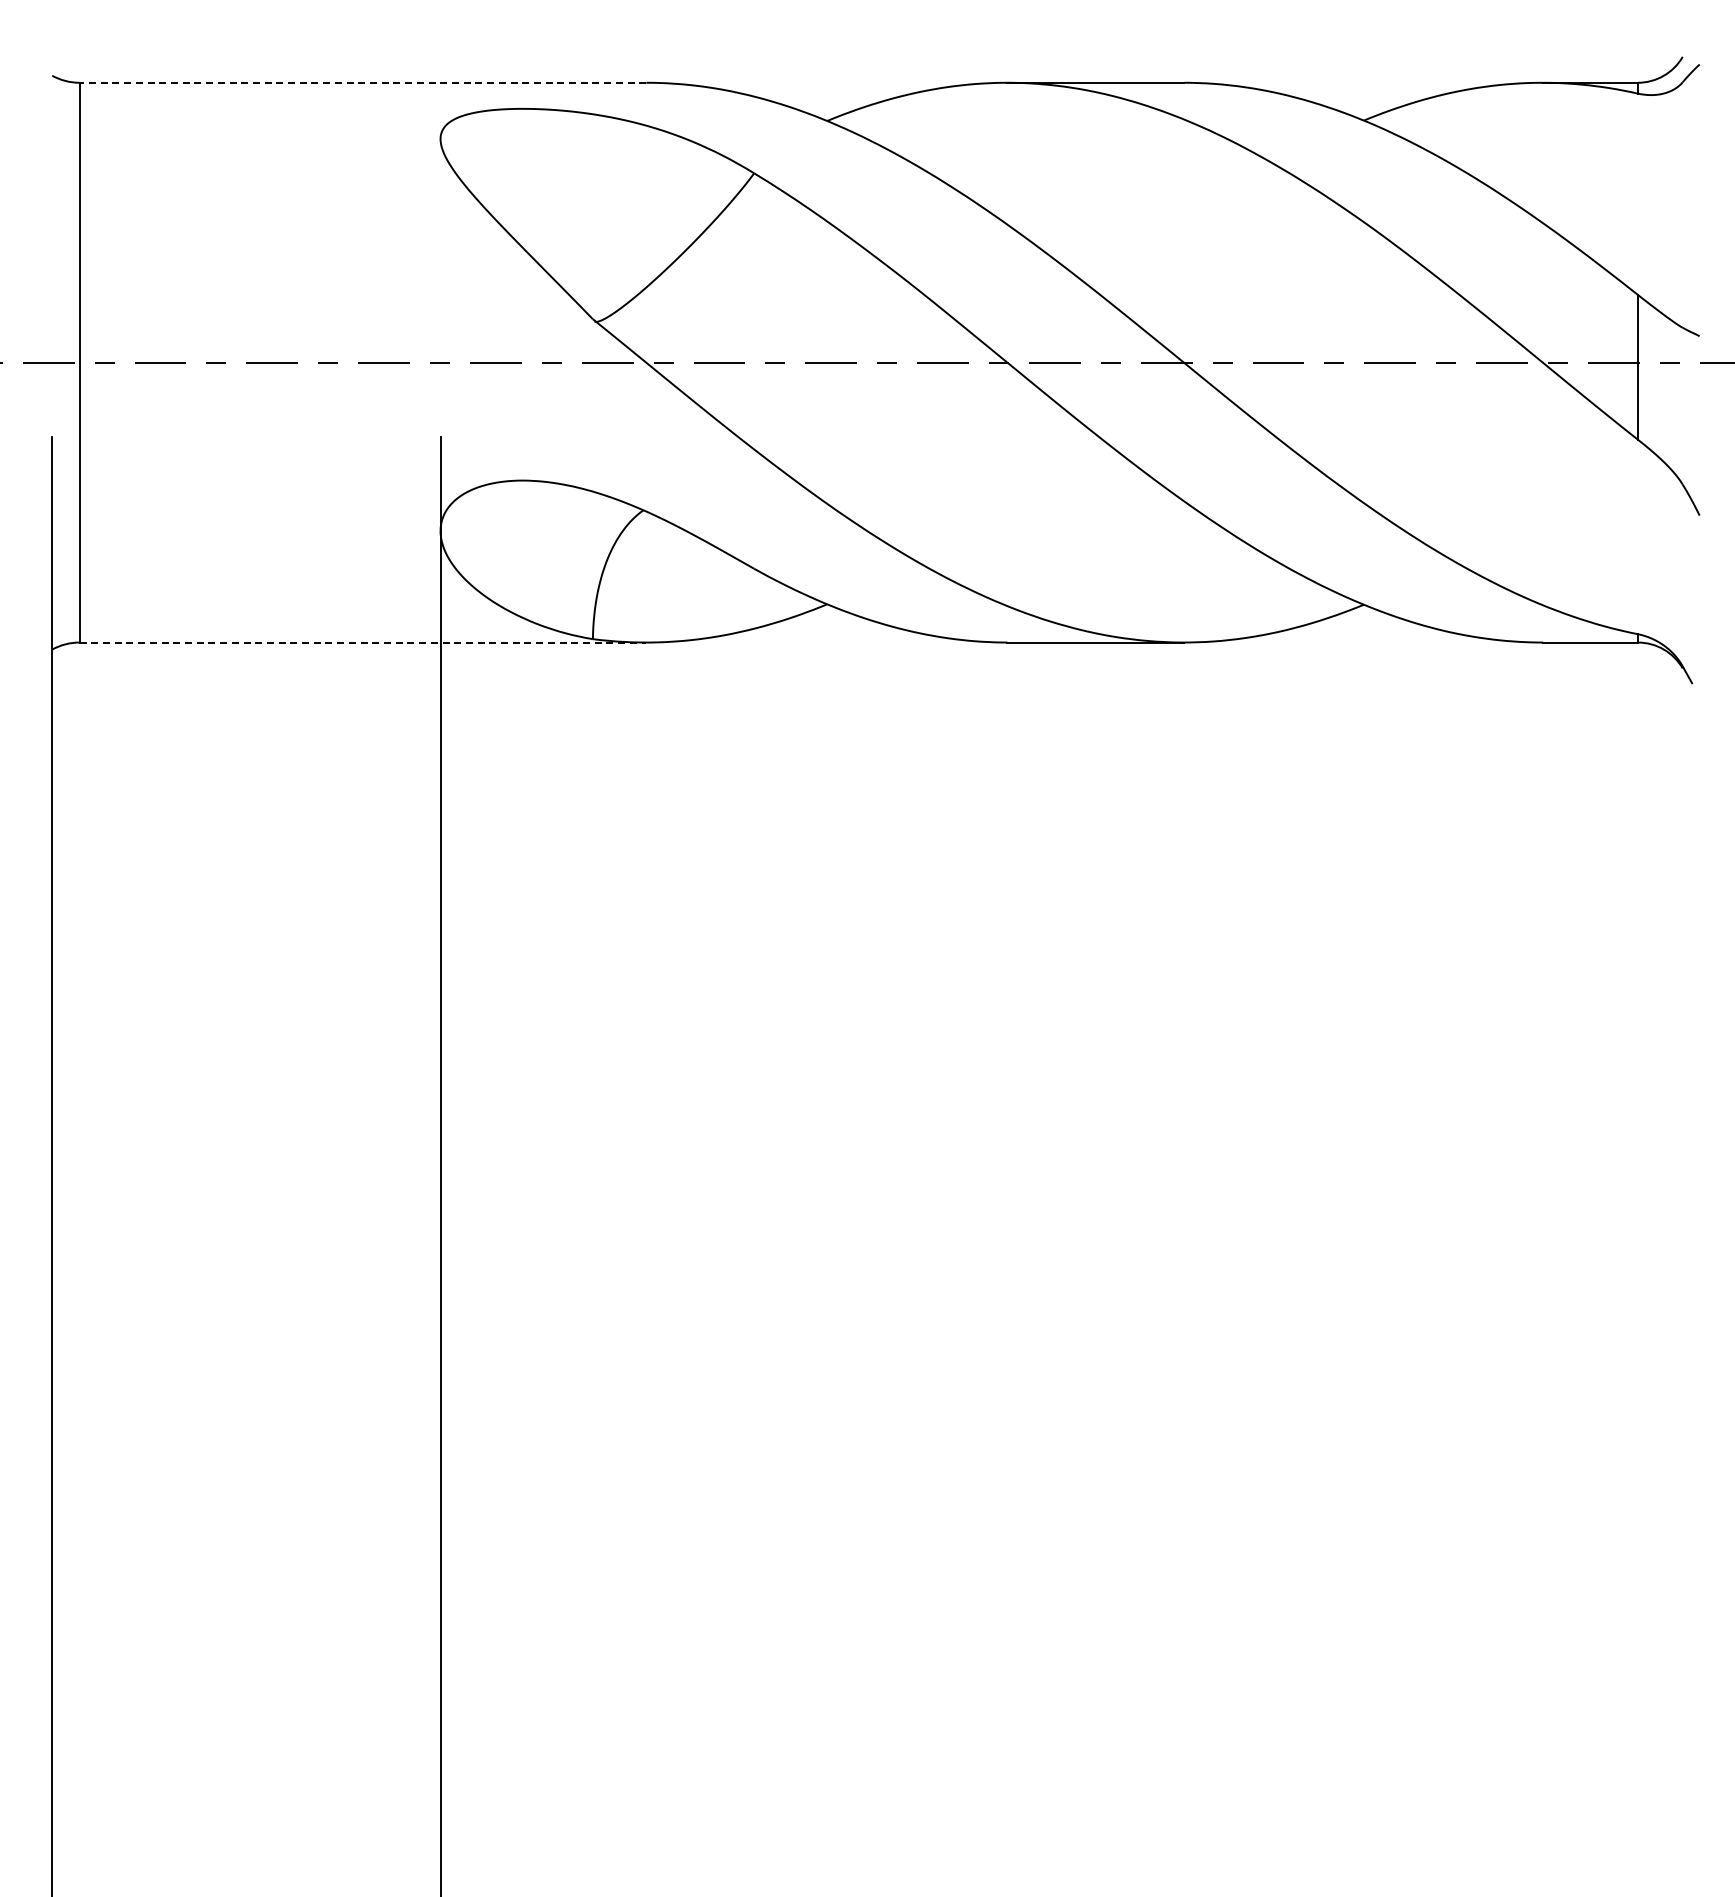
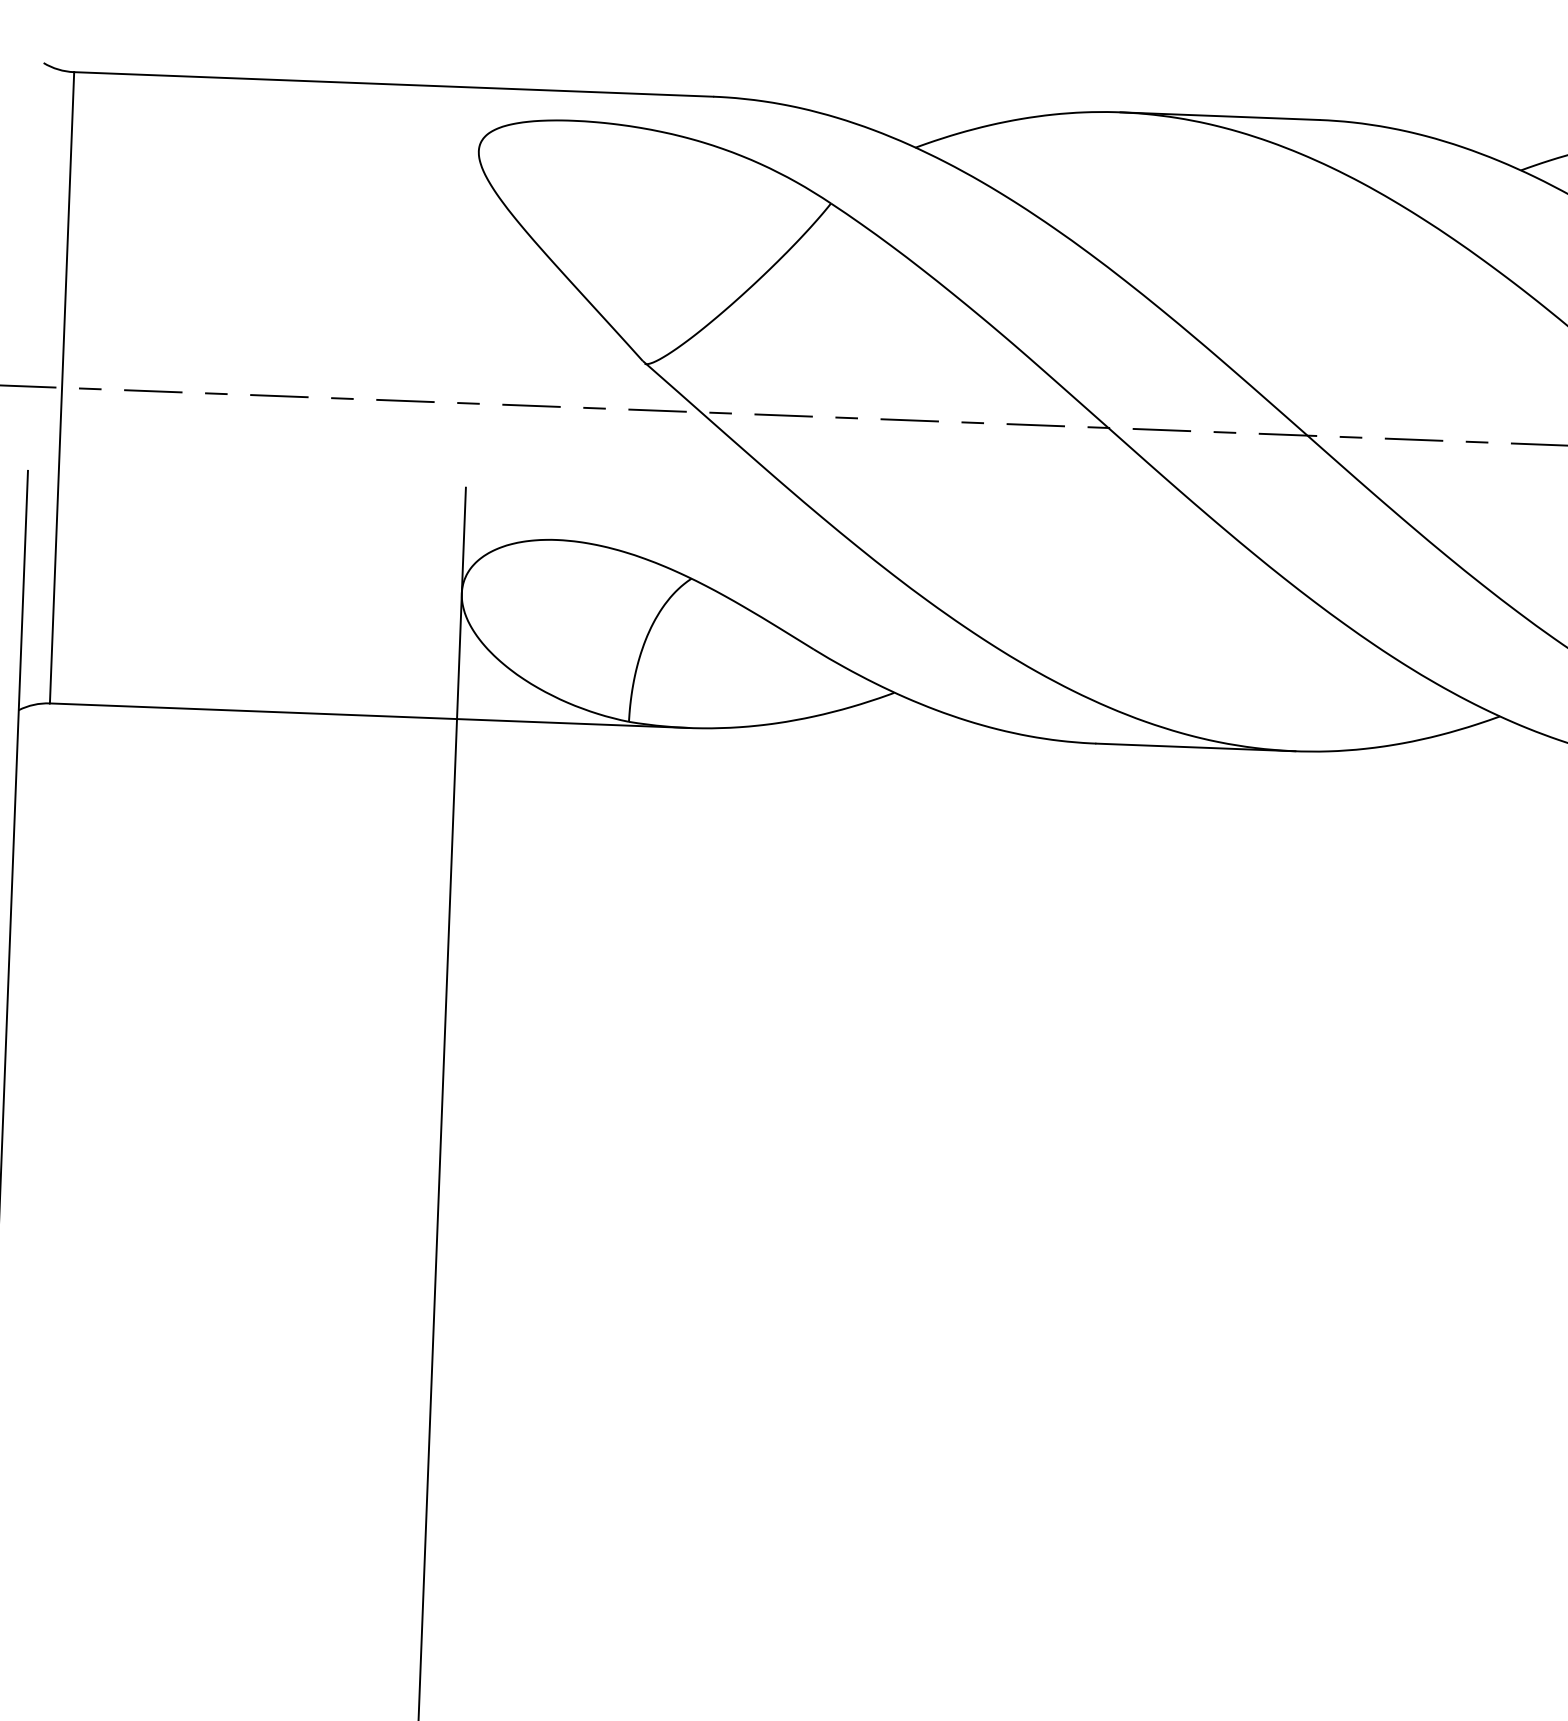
line: (362, 82) -> (393, 84), dashed -> solid
line: (363, 642) -> (370, 715), dashed -> solid

